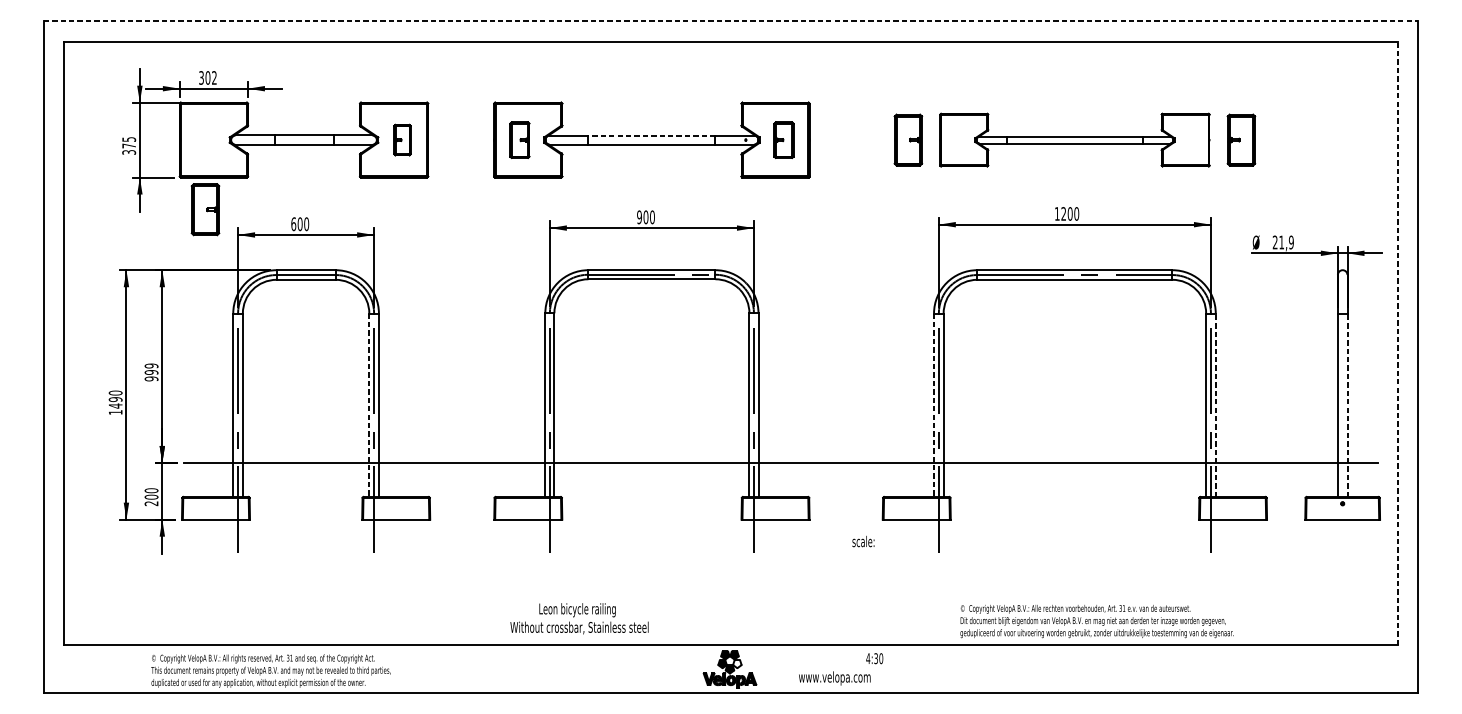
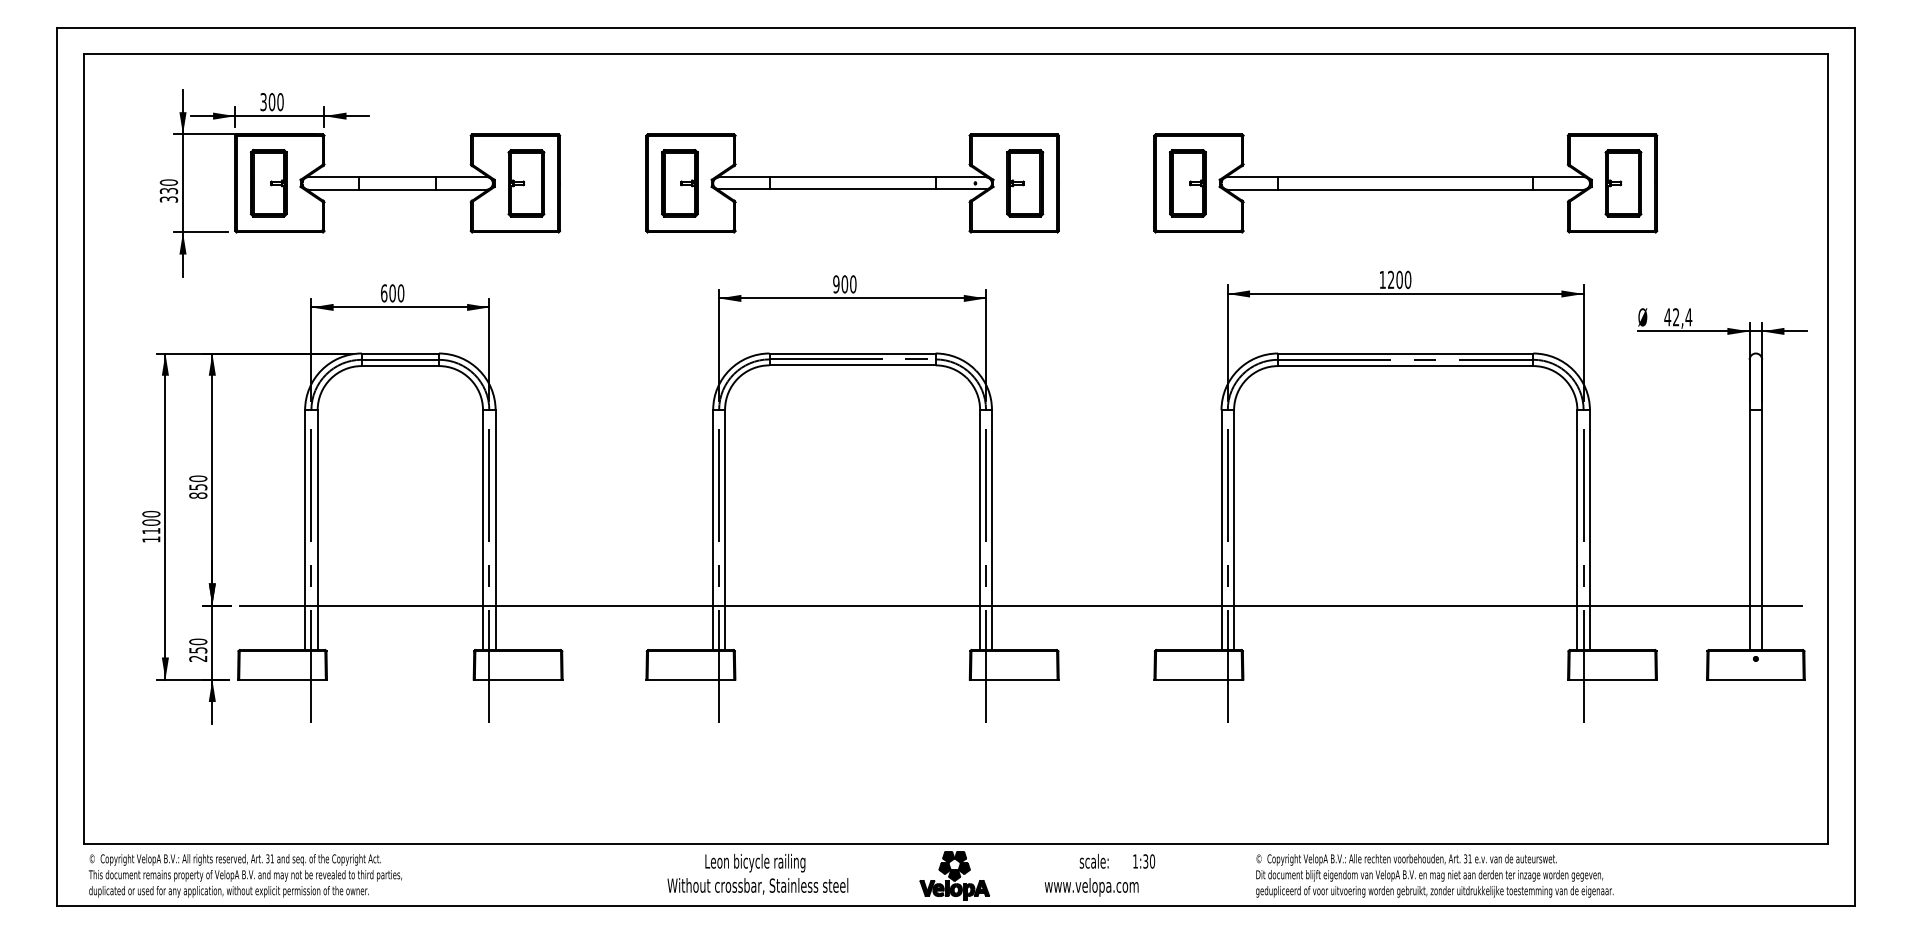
line: (730, 20) -> (955, 27), dashed -> solid
text: (214, 78) -> (280, 102), 302 -> 300
line: (651, 135) -> (852, 177), dashed -> solid
part: (402, 140) -> (526, 183), size x1.67
part: (519, 140) -> (679, 183), size x1.43
part: (784, 140) -> (1025, 183), size x1.43
part: (1074, 140) -> (1405, 183), size x1.43
text: (128, 142) -> (168, 186), 375 -> 330
part: (205, 209) -> (268, 183), moved
text: (1283, 242) -> (1678, 317), 21,9 -> 42,4
line: (1397, 343) -> (1827, 449), dashed -> solid
text: (151, 371) -> (198, 486), 999 -> 850
text: (115, 402) -> (151, 526), 1490 -> 1100
line: (369, 405) -> (483, 530), dashed -> solid
line: (934, 405) -> (1221, 530), dashed -> solid
line: (1215, 405) -> (1589, 530), dashed -> solid
line: (1347, 405) -> (1762, 530), dashed -> solid
text: (151, 497) -> (198, 650), 200 -> 250
text: (862, 540) -> (1093, 860), moved
text: (579, 618) -> (757, 873), moved
text: (1096, 621) -> (1434, 875), moved
text: (868, 658) -> (1135, 861), 4:30 -> 1:30
fill: (736, 664) -> (963, 868), added
text: (271, 670) -> (245, 875), moved

